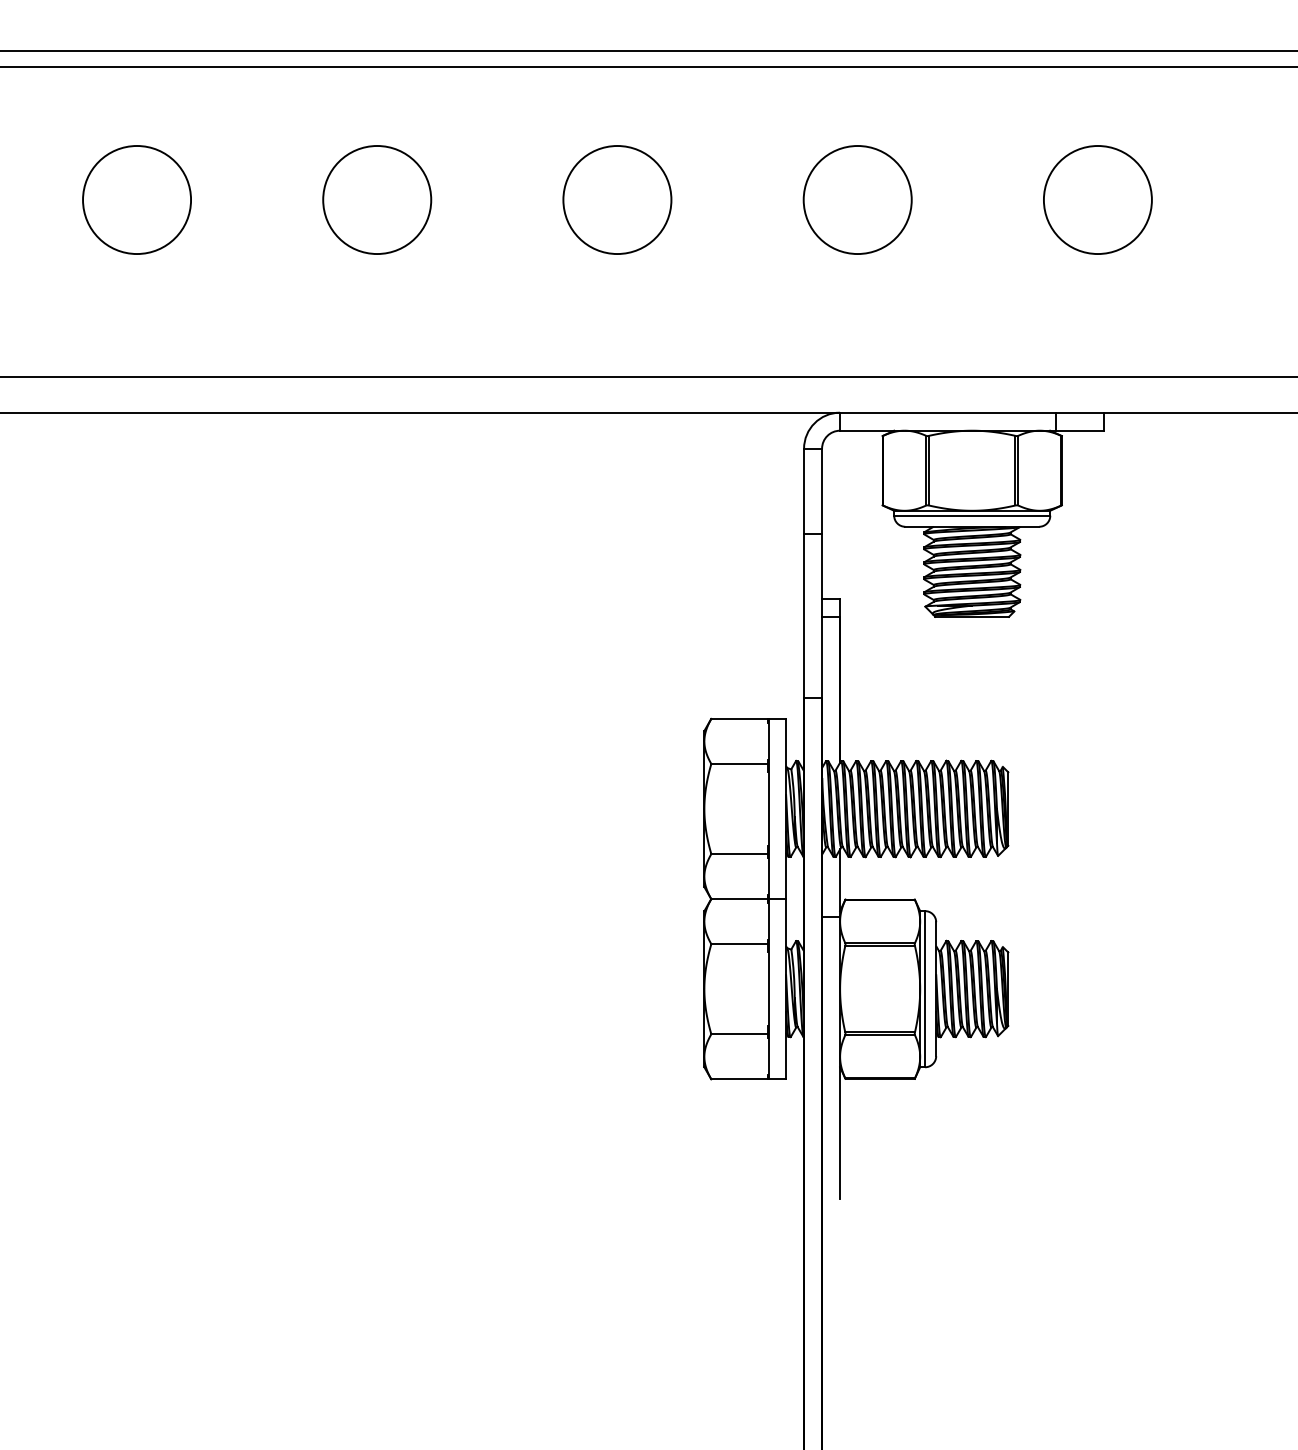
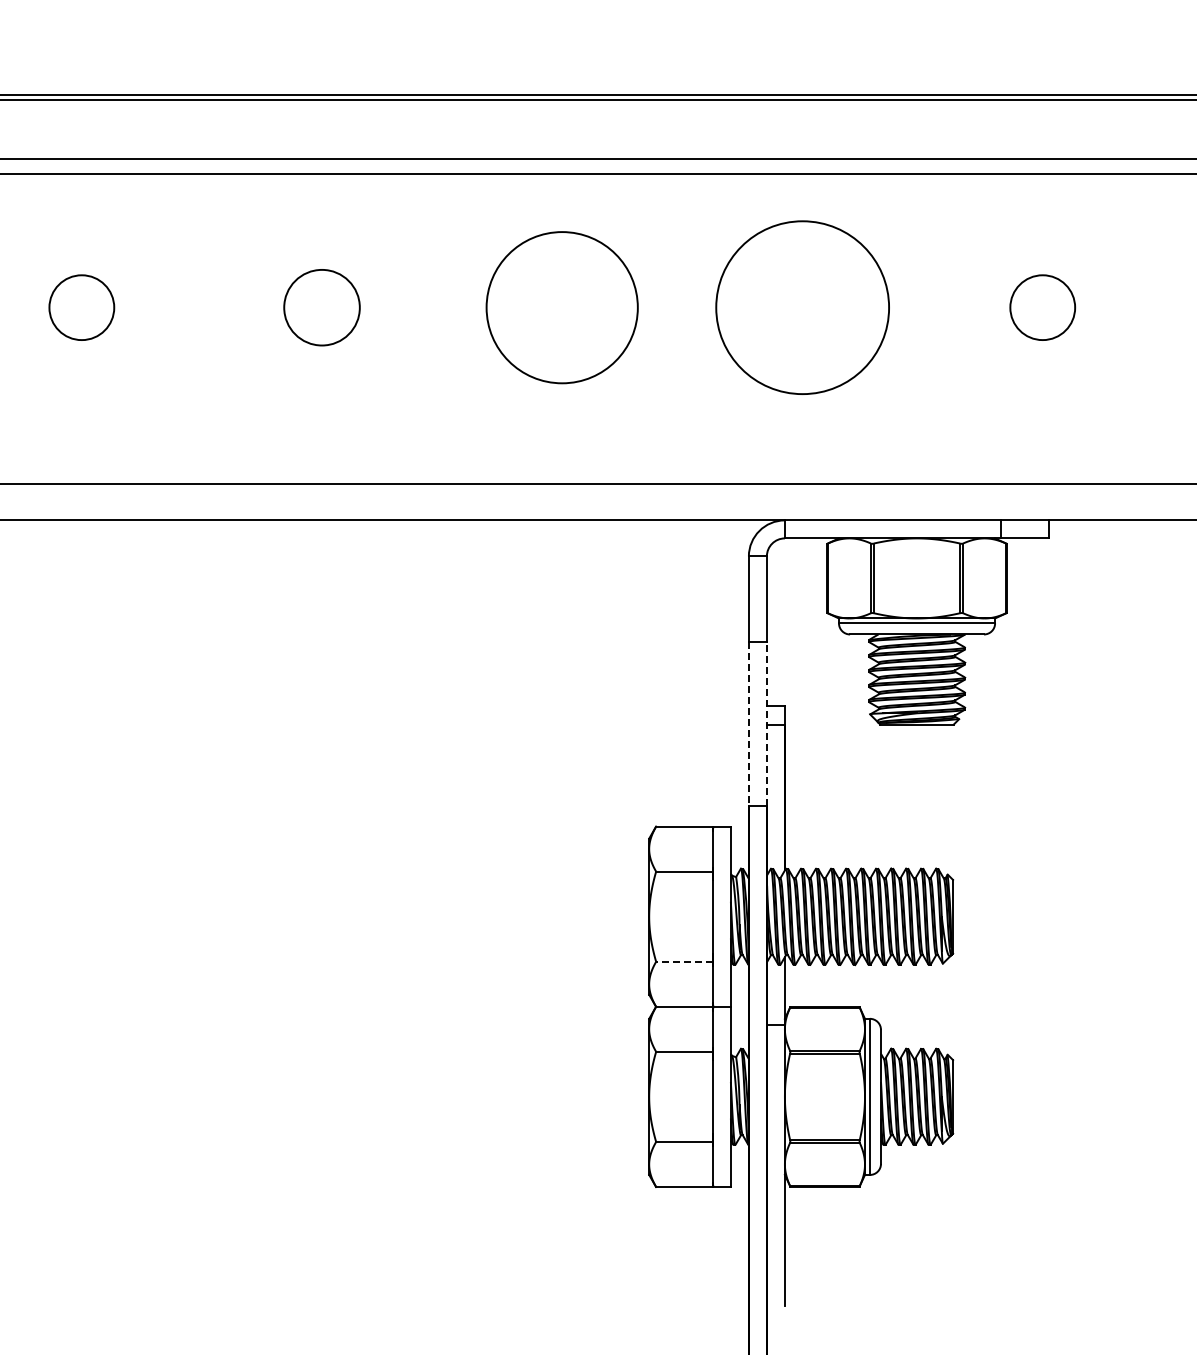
circle: (857, 199) -> (802, 307), size x1.6
circle: (1097, 199) -> (1042, 307), size x0.6
circle: (137, 200) -> (82, 308), size x0.6
circle: (377, 200) -> (322, 308), size x0.7
circle: (617, 200) -> (562, 308), size x1.4
line: (804, 616) -> (749, 724), solid -> dashed
line: (822, 616) -> (767, 724), solid -> dashed
line: (739, 854) -> (684, 962), solid -> dashed

